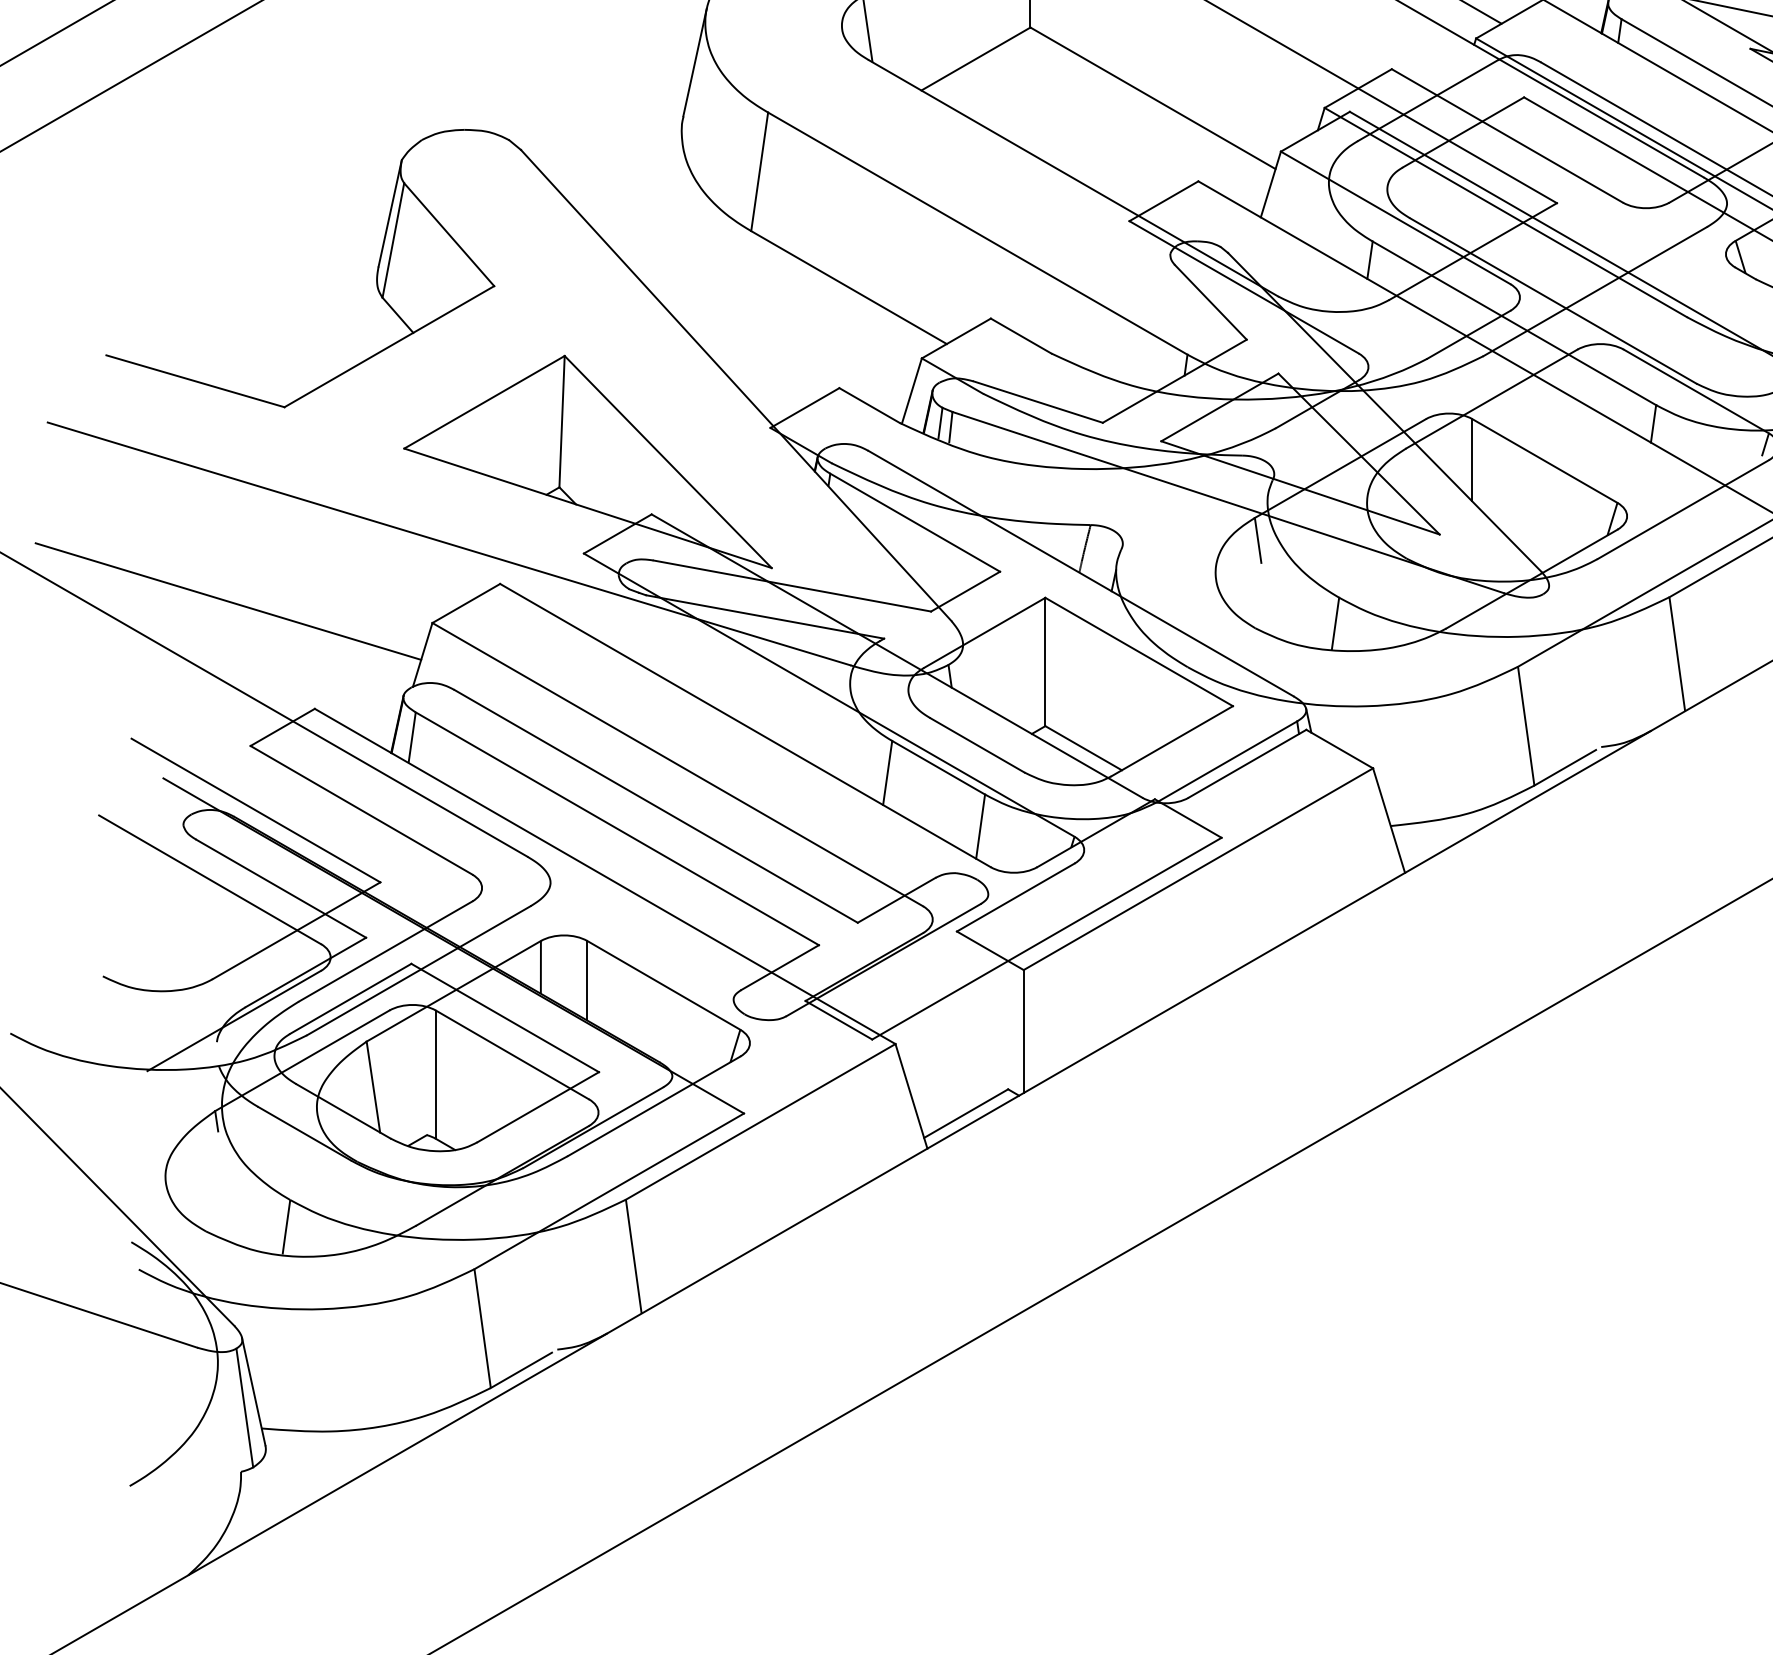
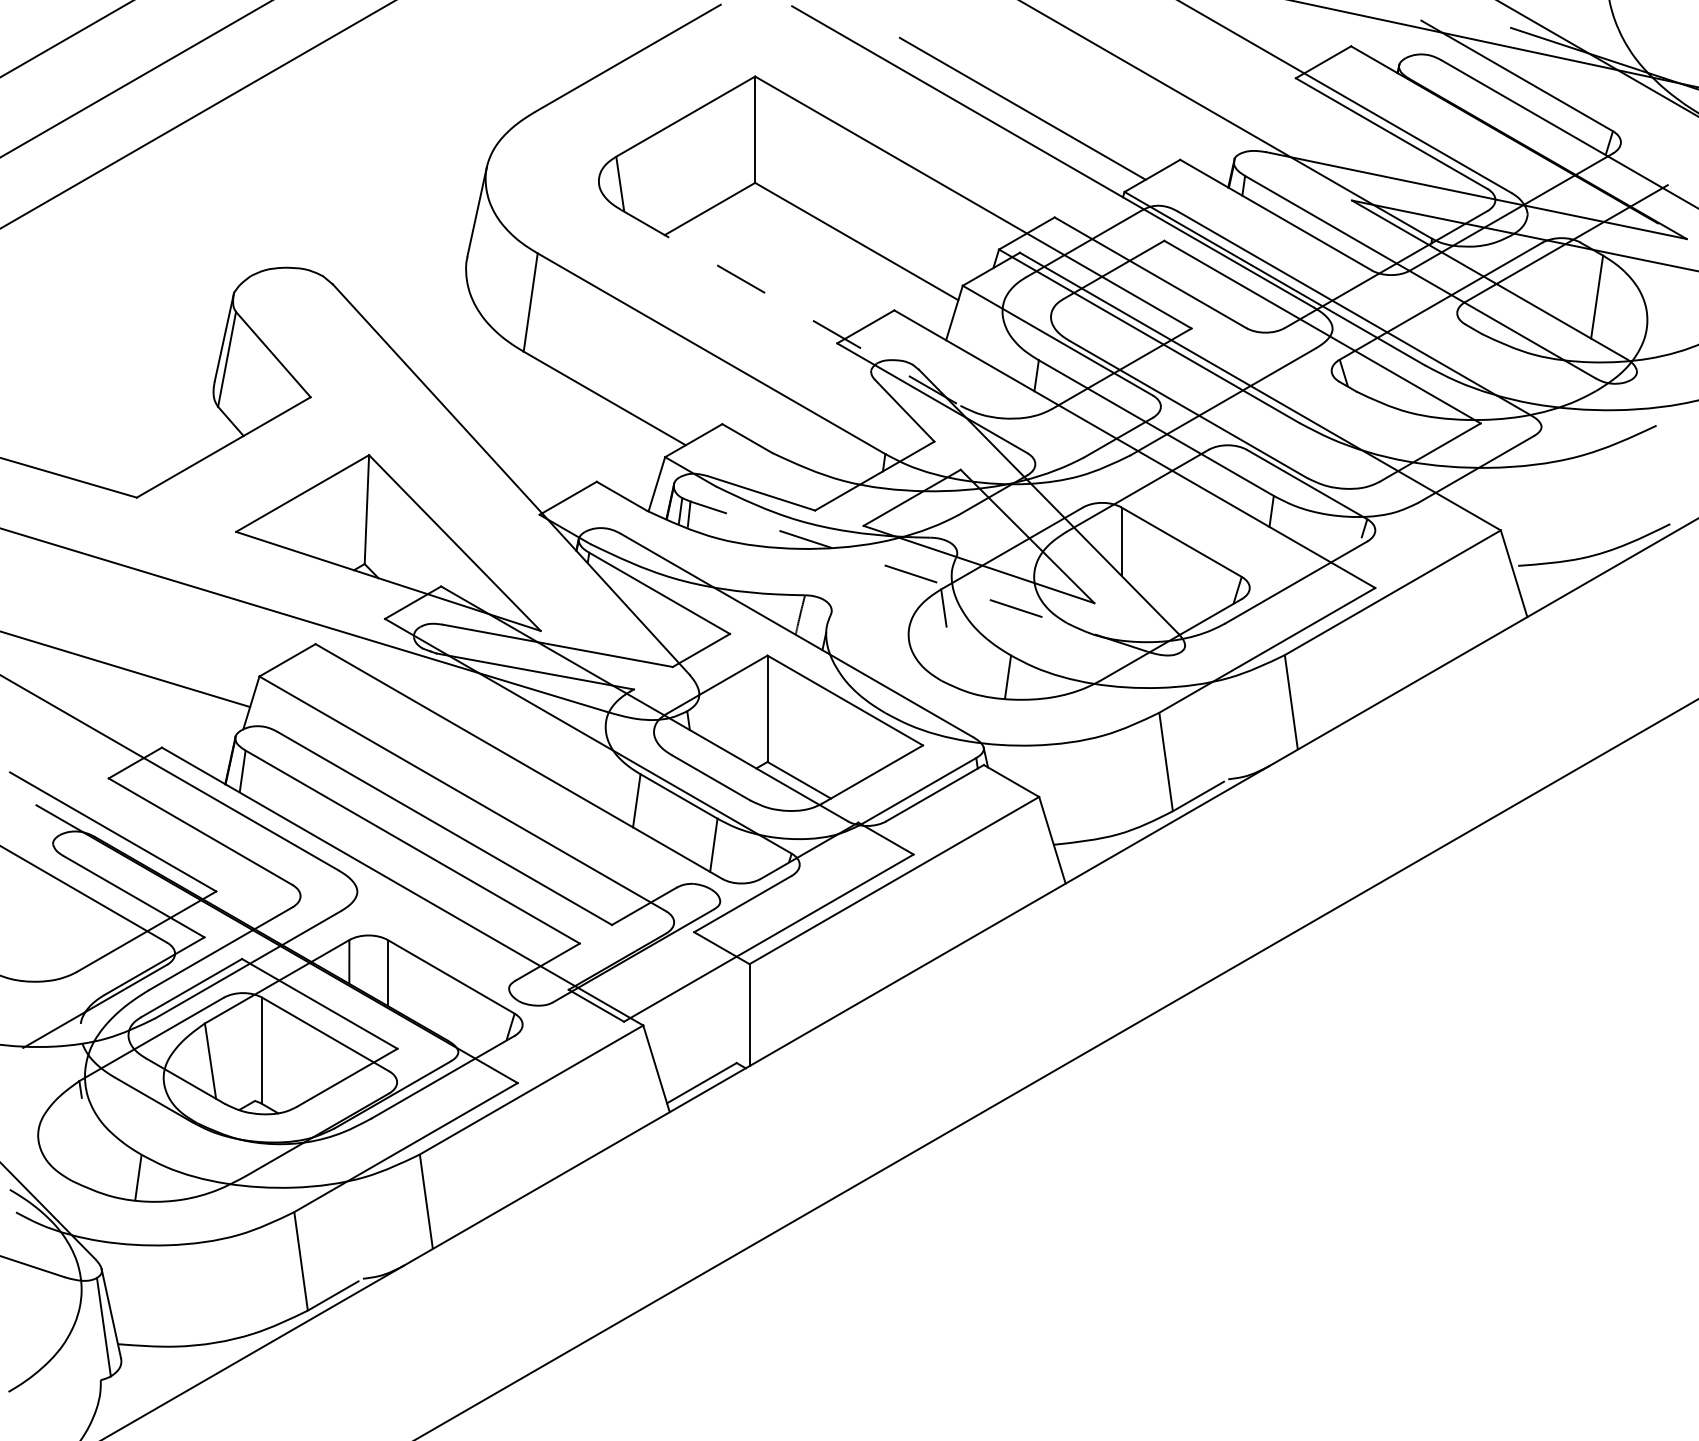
line: (1073, 177) -> (790, 307), solid -> dashed
line: (1228, 502) -> (919, 576), solid -> dashed

